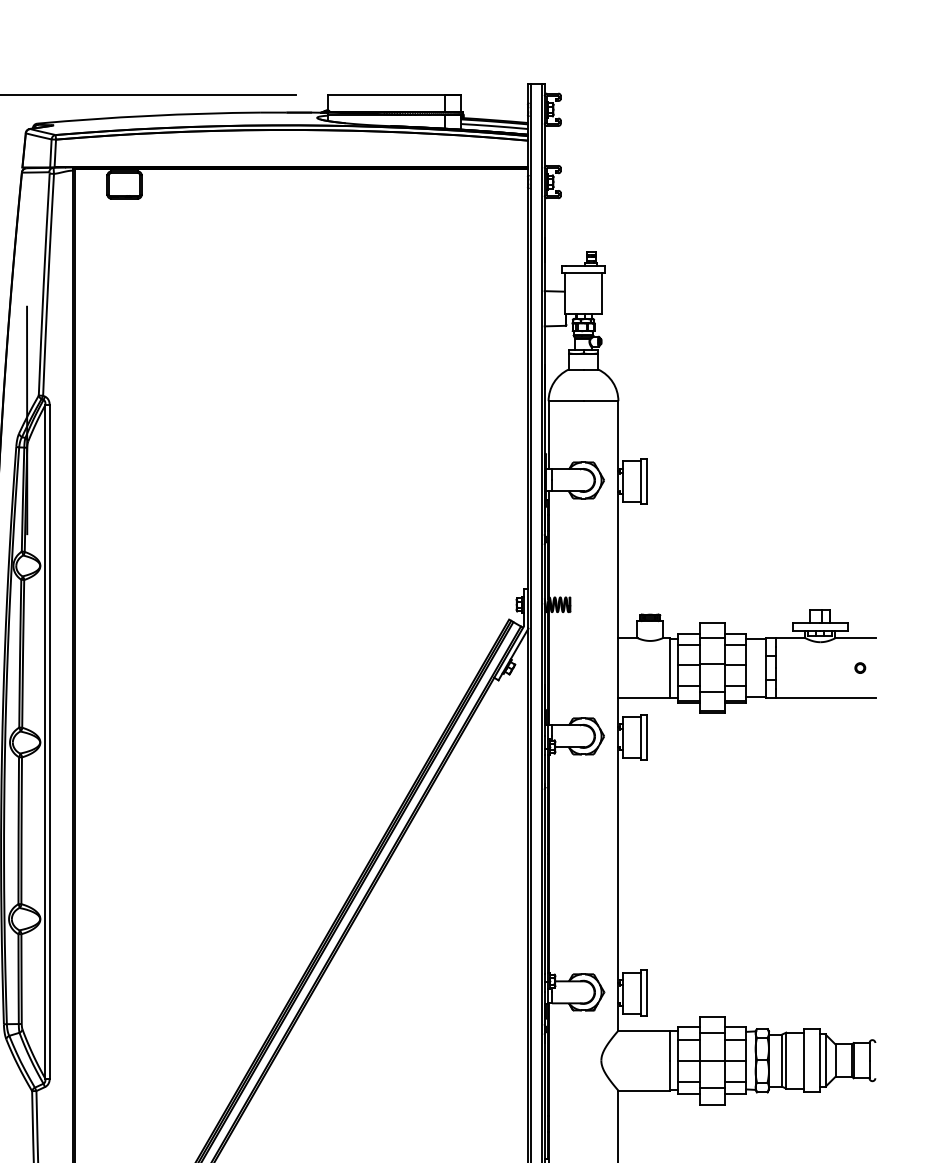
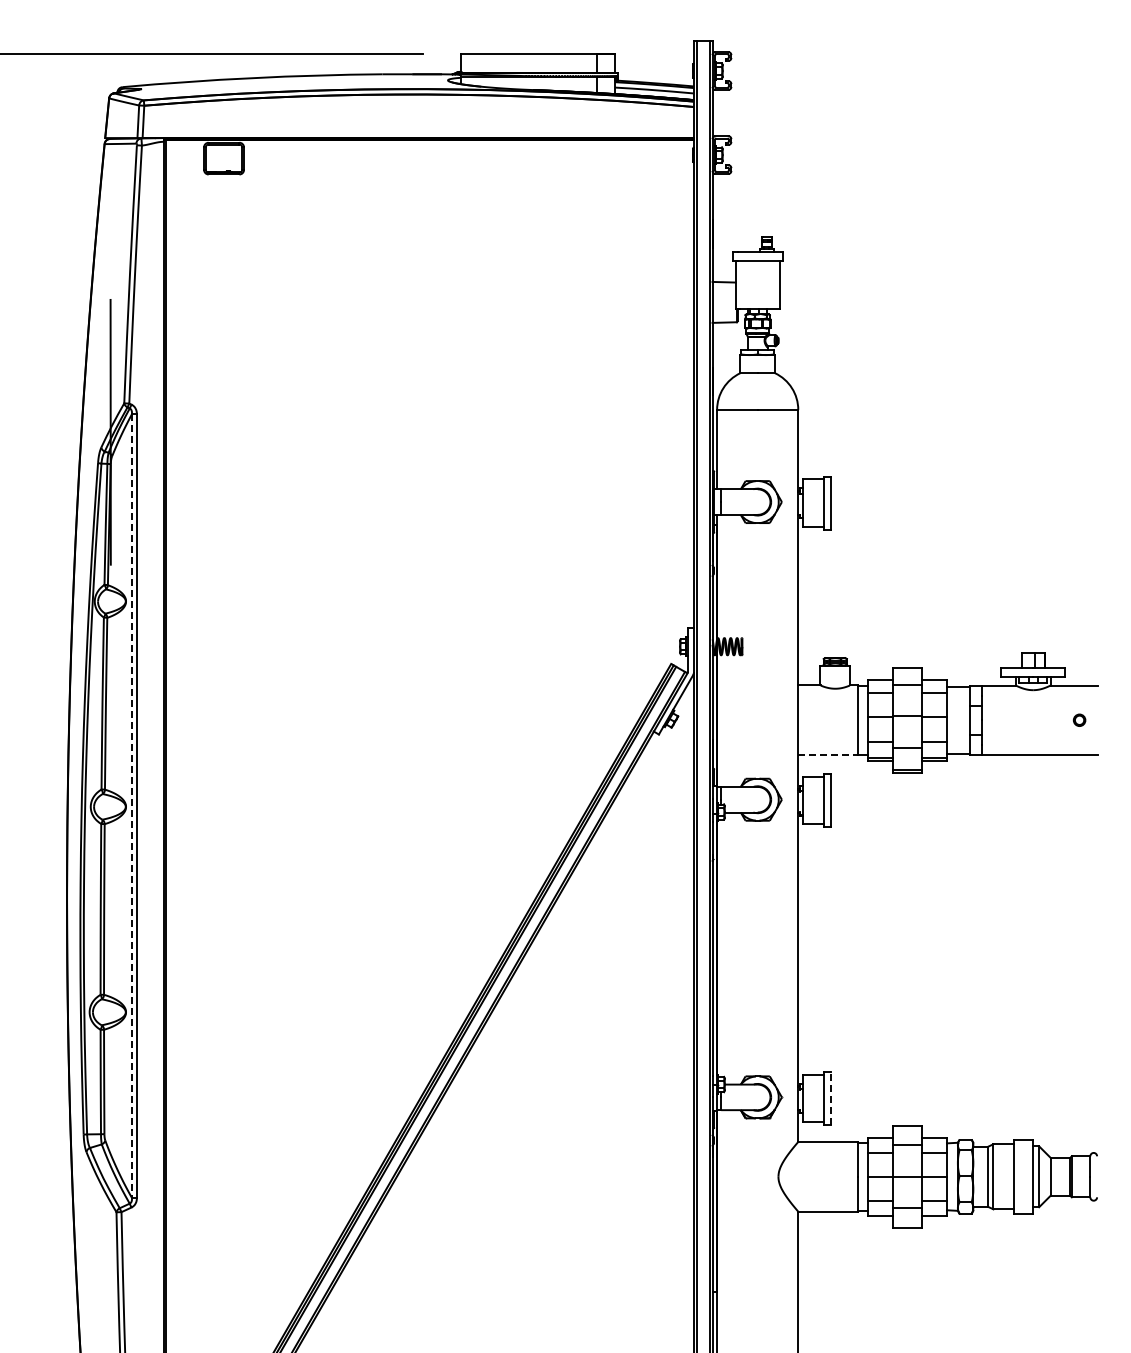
line: (644, 698) -> (828, 755), solid -> dashed
line: (45, 742) -> (131, 806), solid -> dashed
line: (646, 992) -> (831, 1097), solid -> dashed

